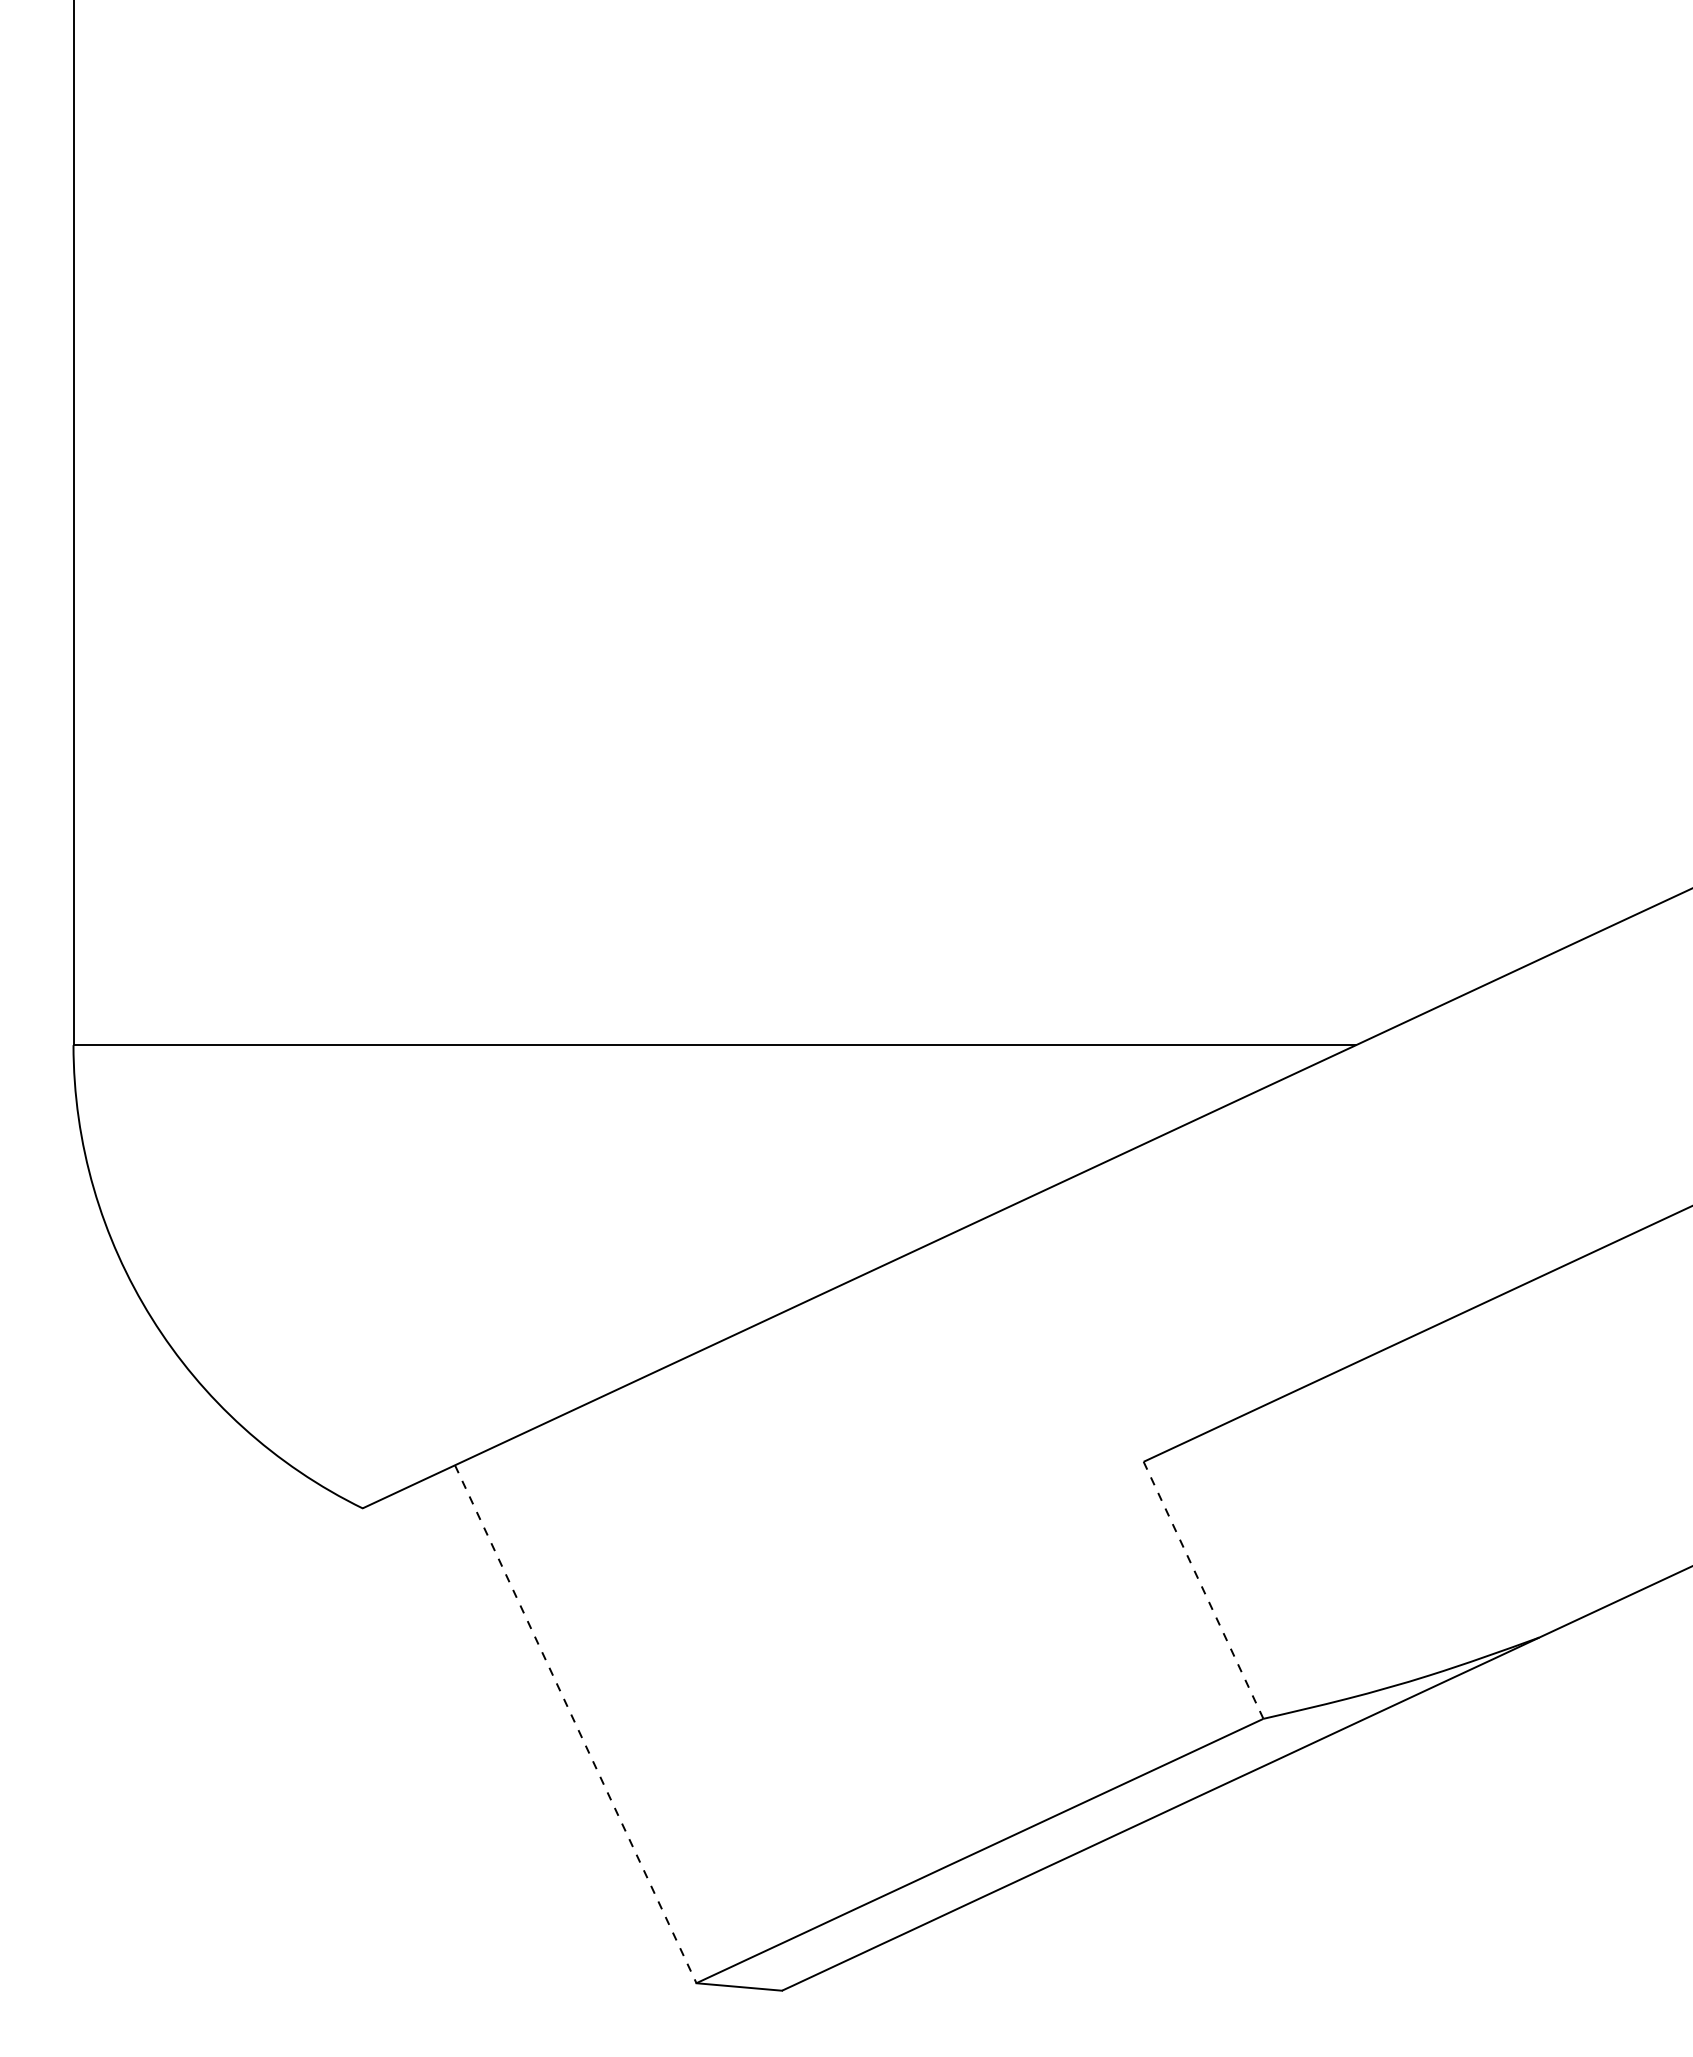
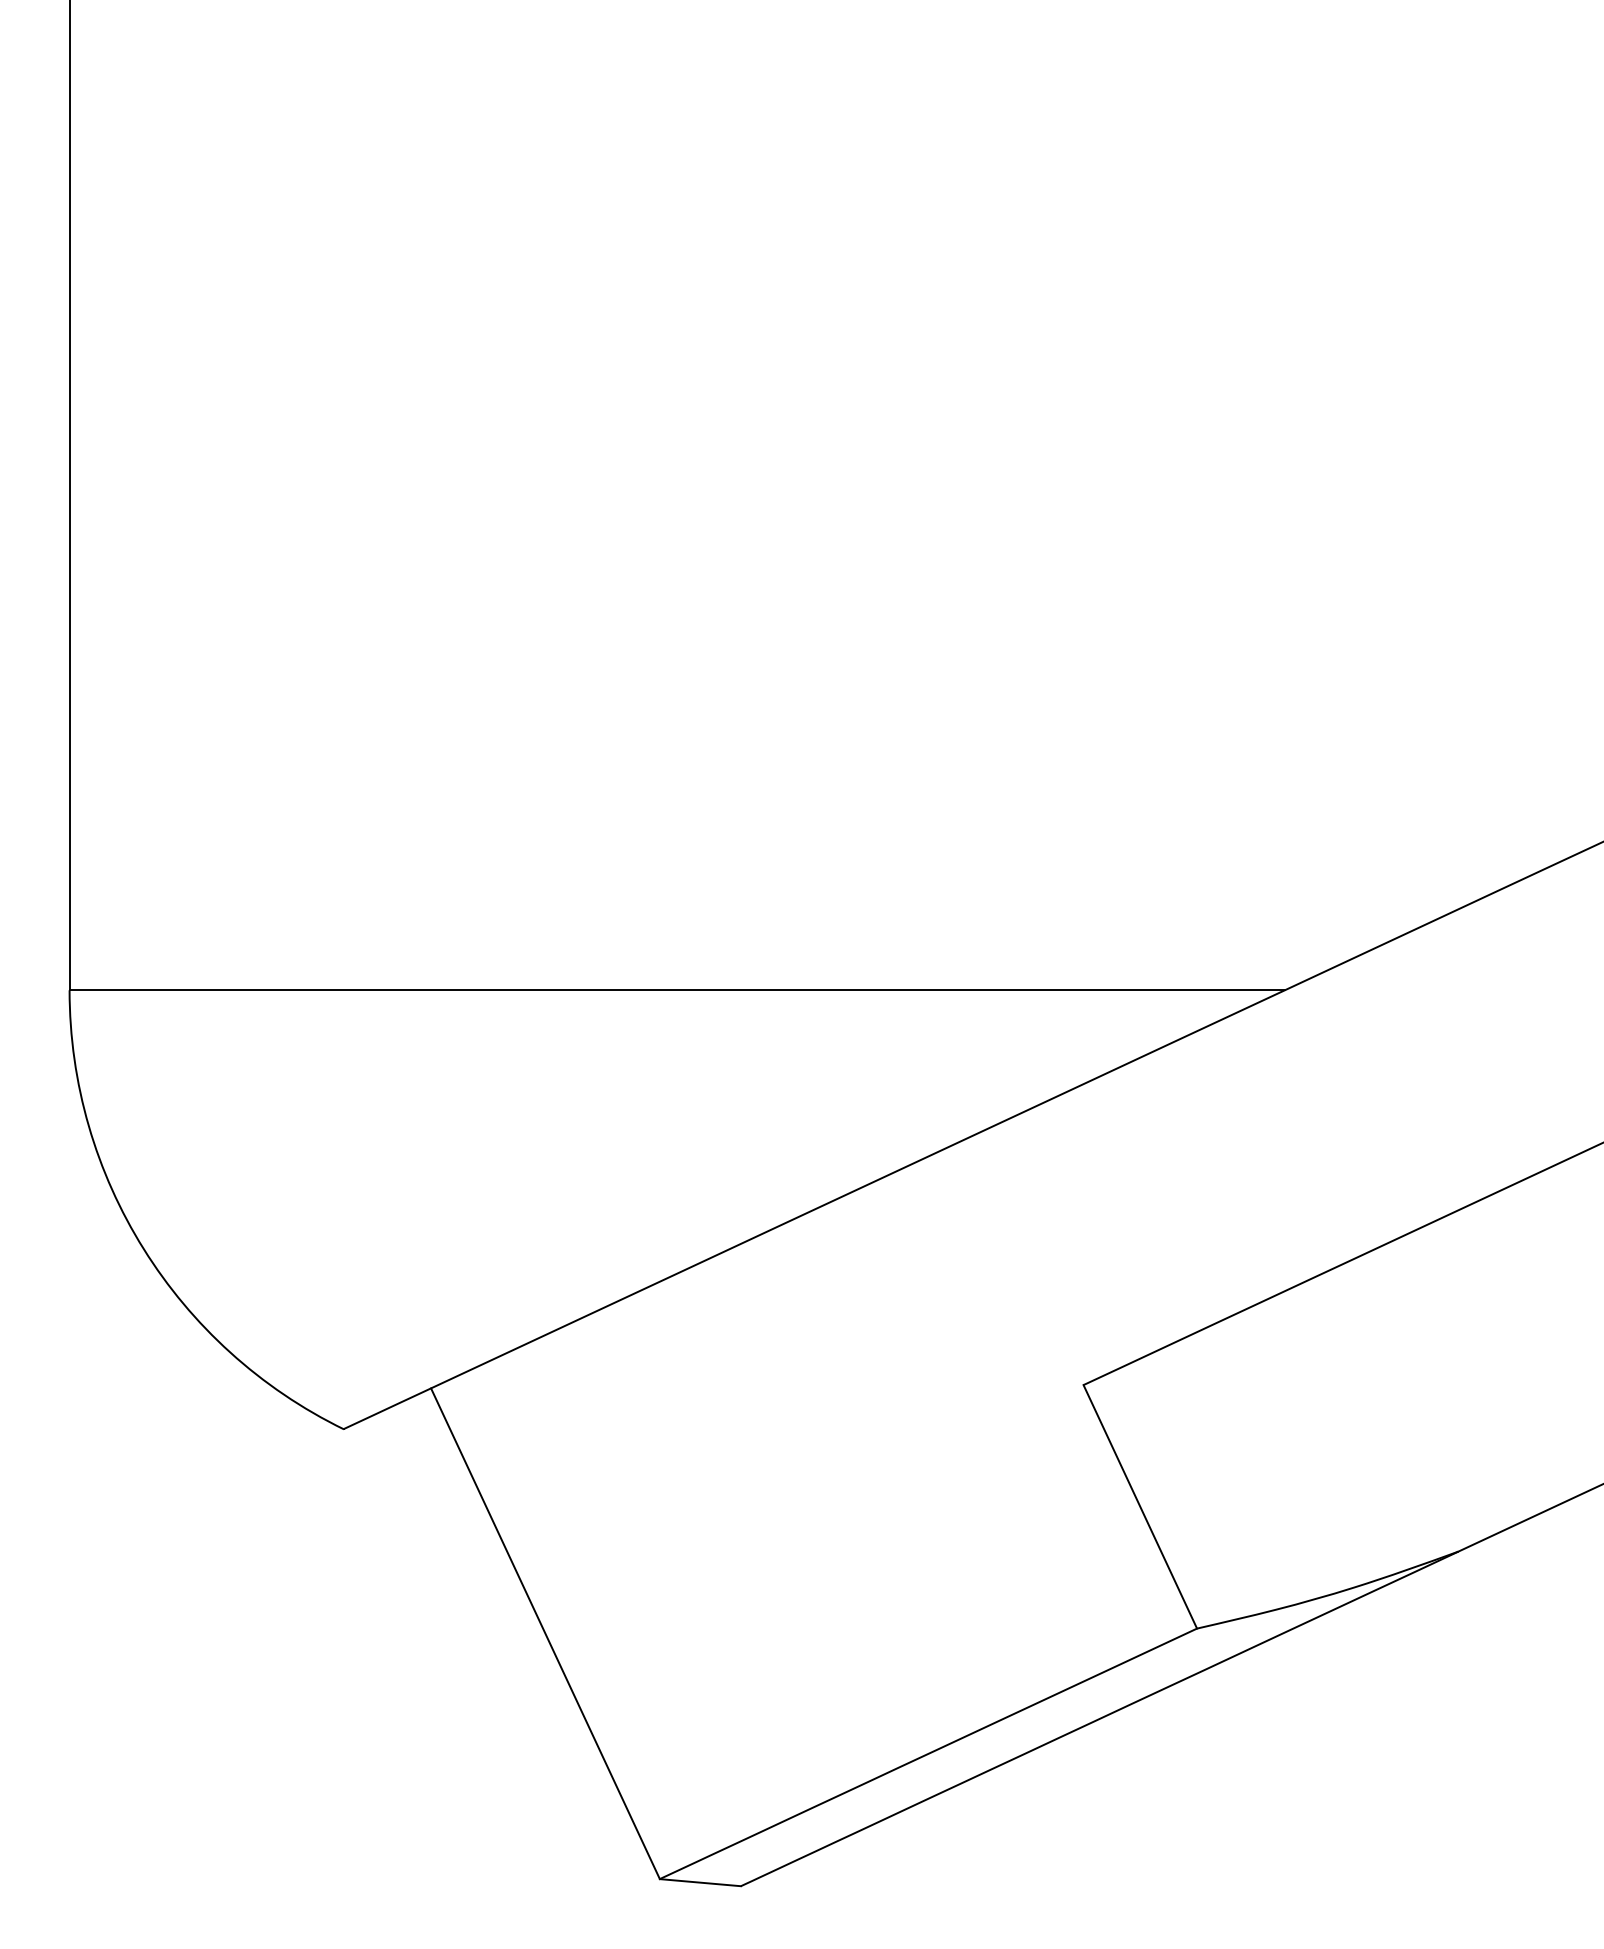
line: (1203, 1590) -> (1140, 1506), dashed -> solid
line: (575, 1724) -> (545, 1633), dashed -> solid

